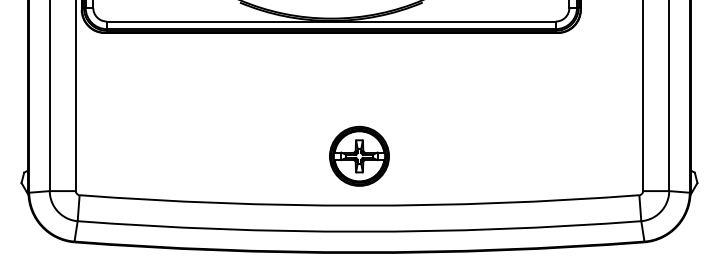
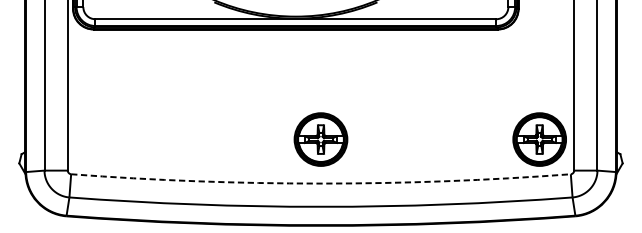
part: (604, 155) -> (539, 138), added
arc: (359, 205) -> (321, 183), solid -> dashed

